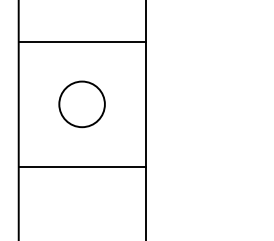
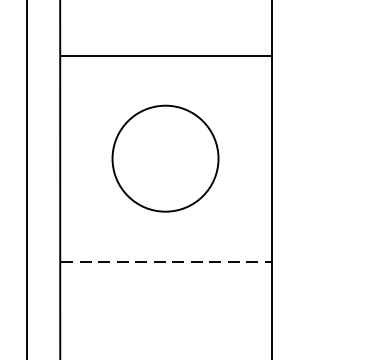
circle: (81, 104) -> (164, 158), size x1.4
line: (83, 166) -> (167, 261), solid -> dashed

